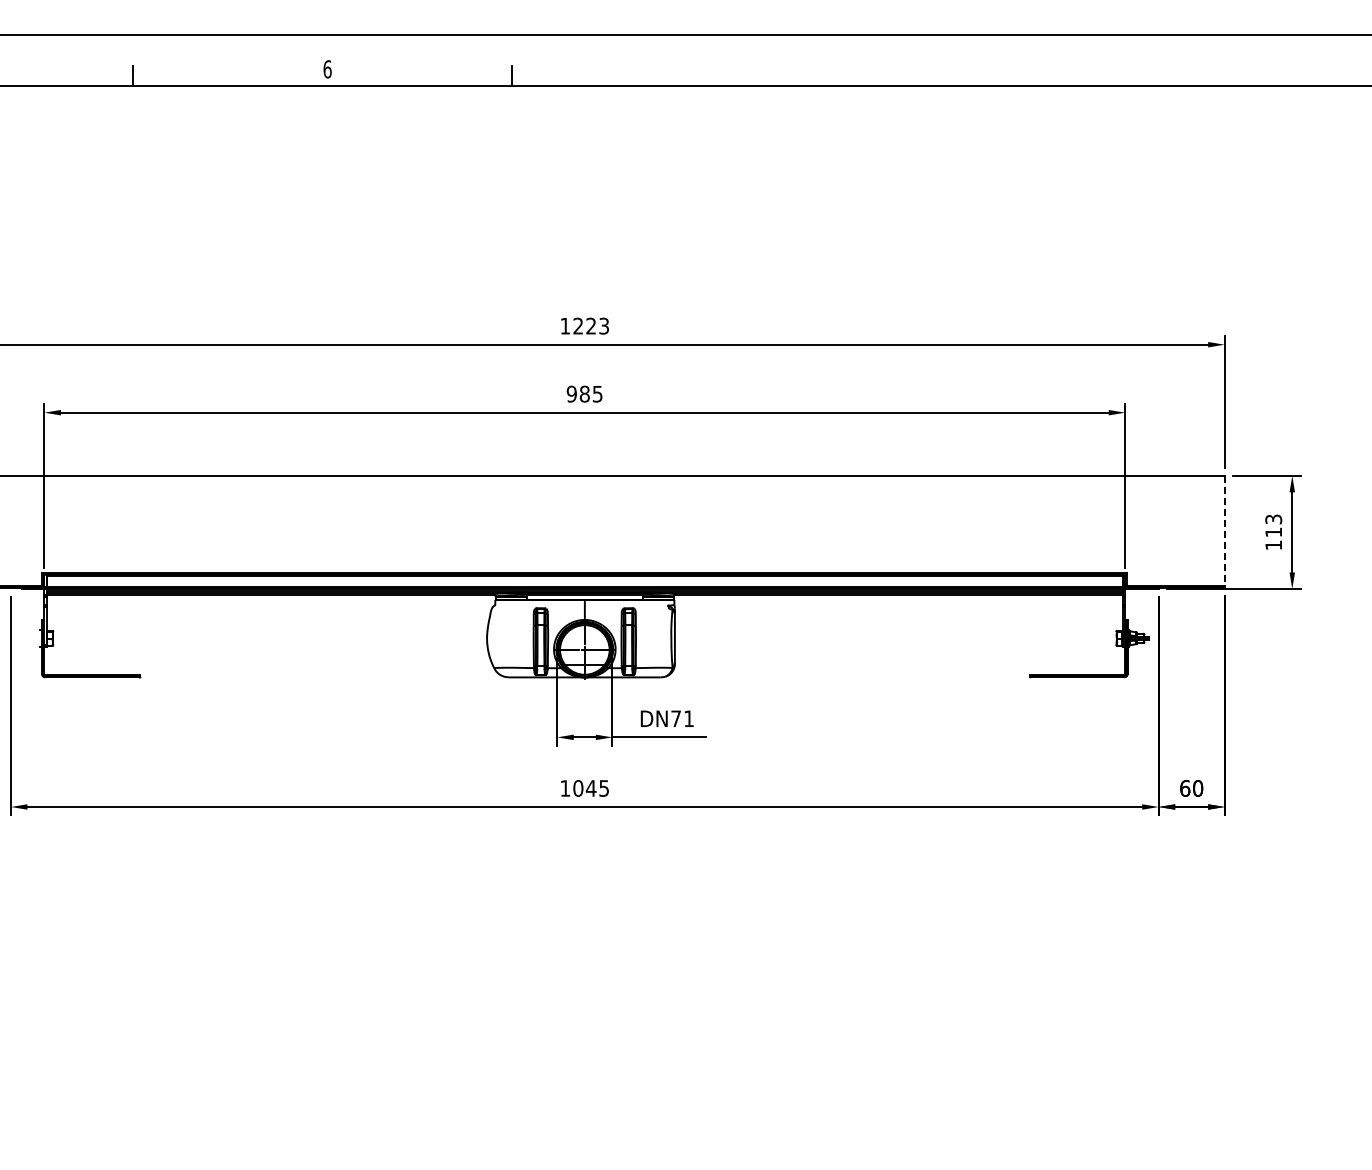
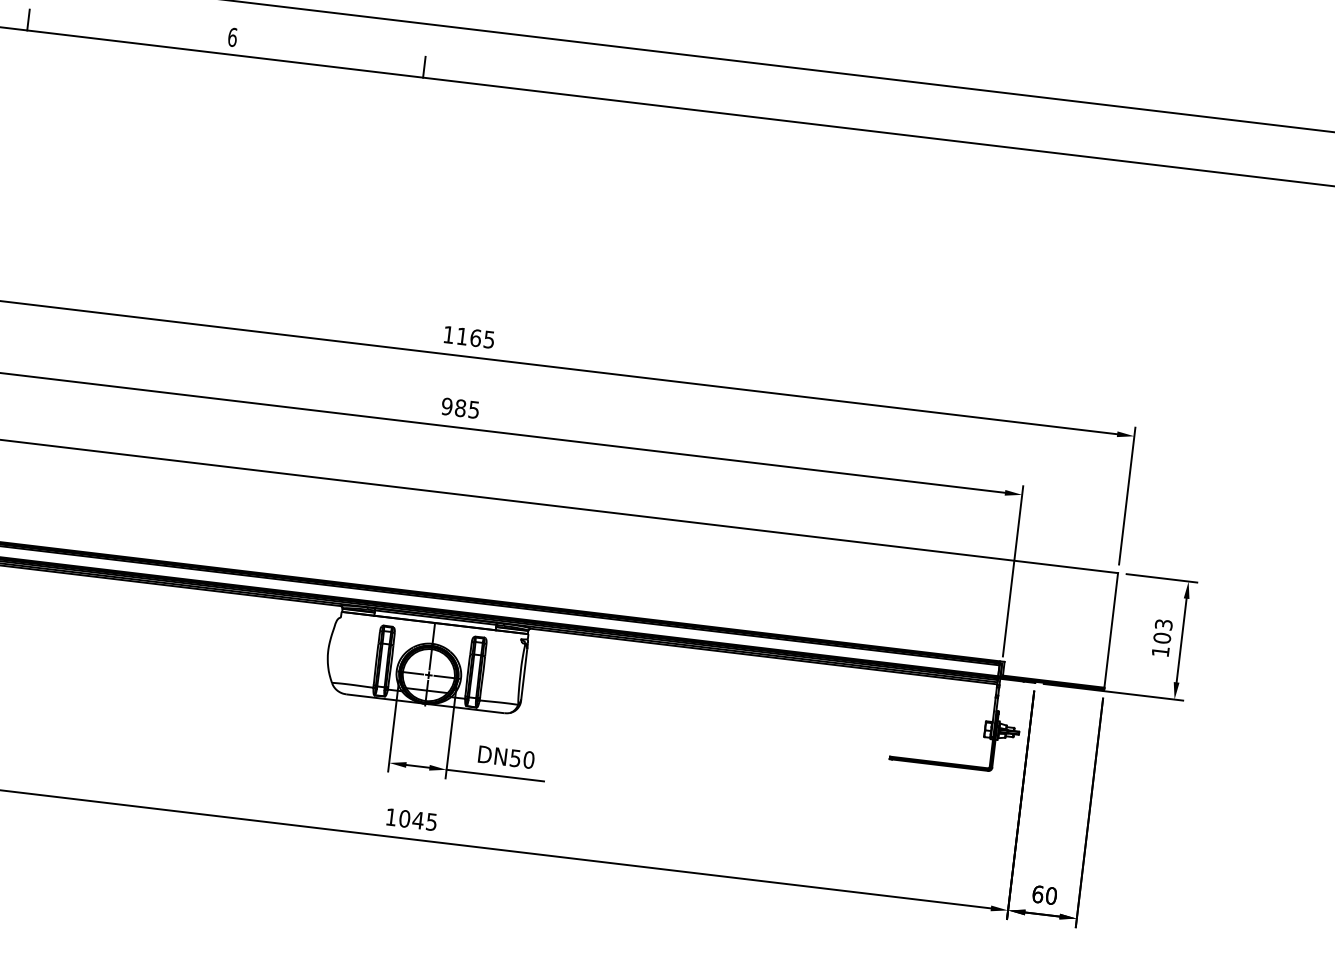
text: (590, 325) -> (475, 337), 1223 -> 1165
line: (1224, 530) -> (1111, 630), dashed -> solid
text: (1273, 532) -> (1161, 638), 113 -> 103
text: (682, 718) -> (522, 758), DN71 -> DN50

